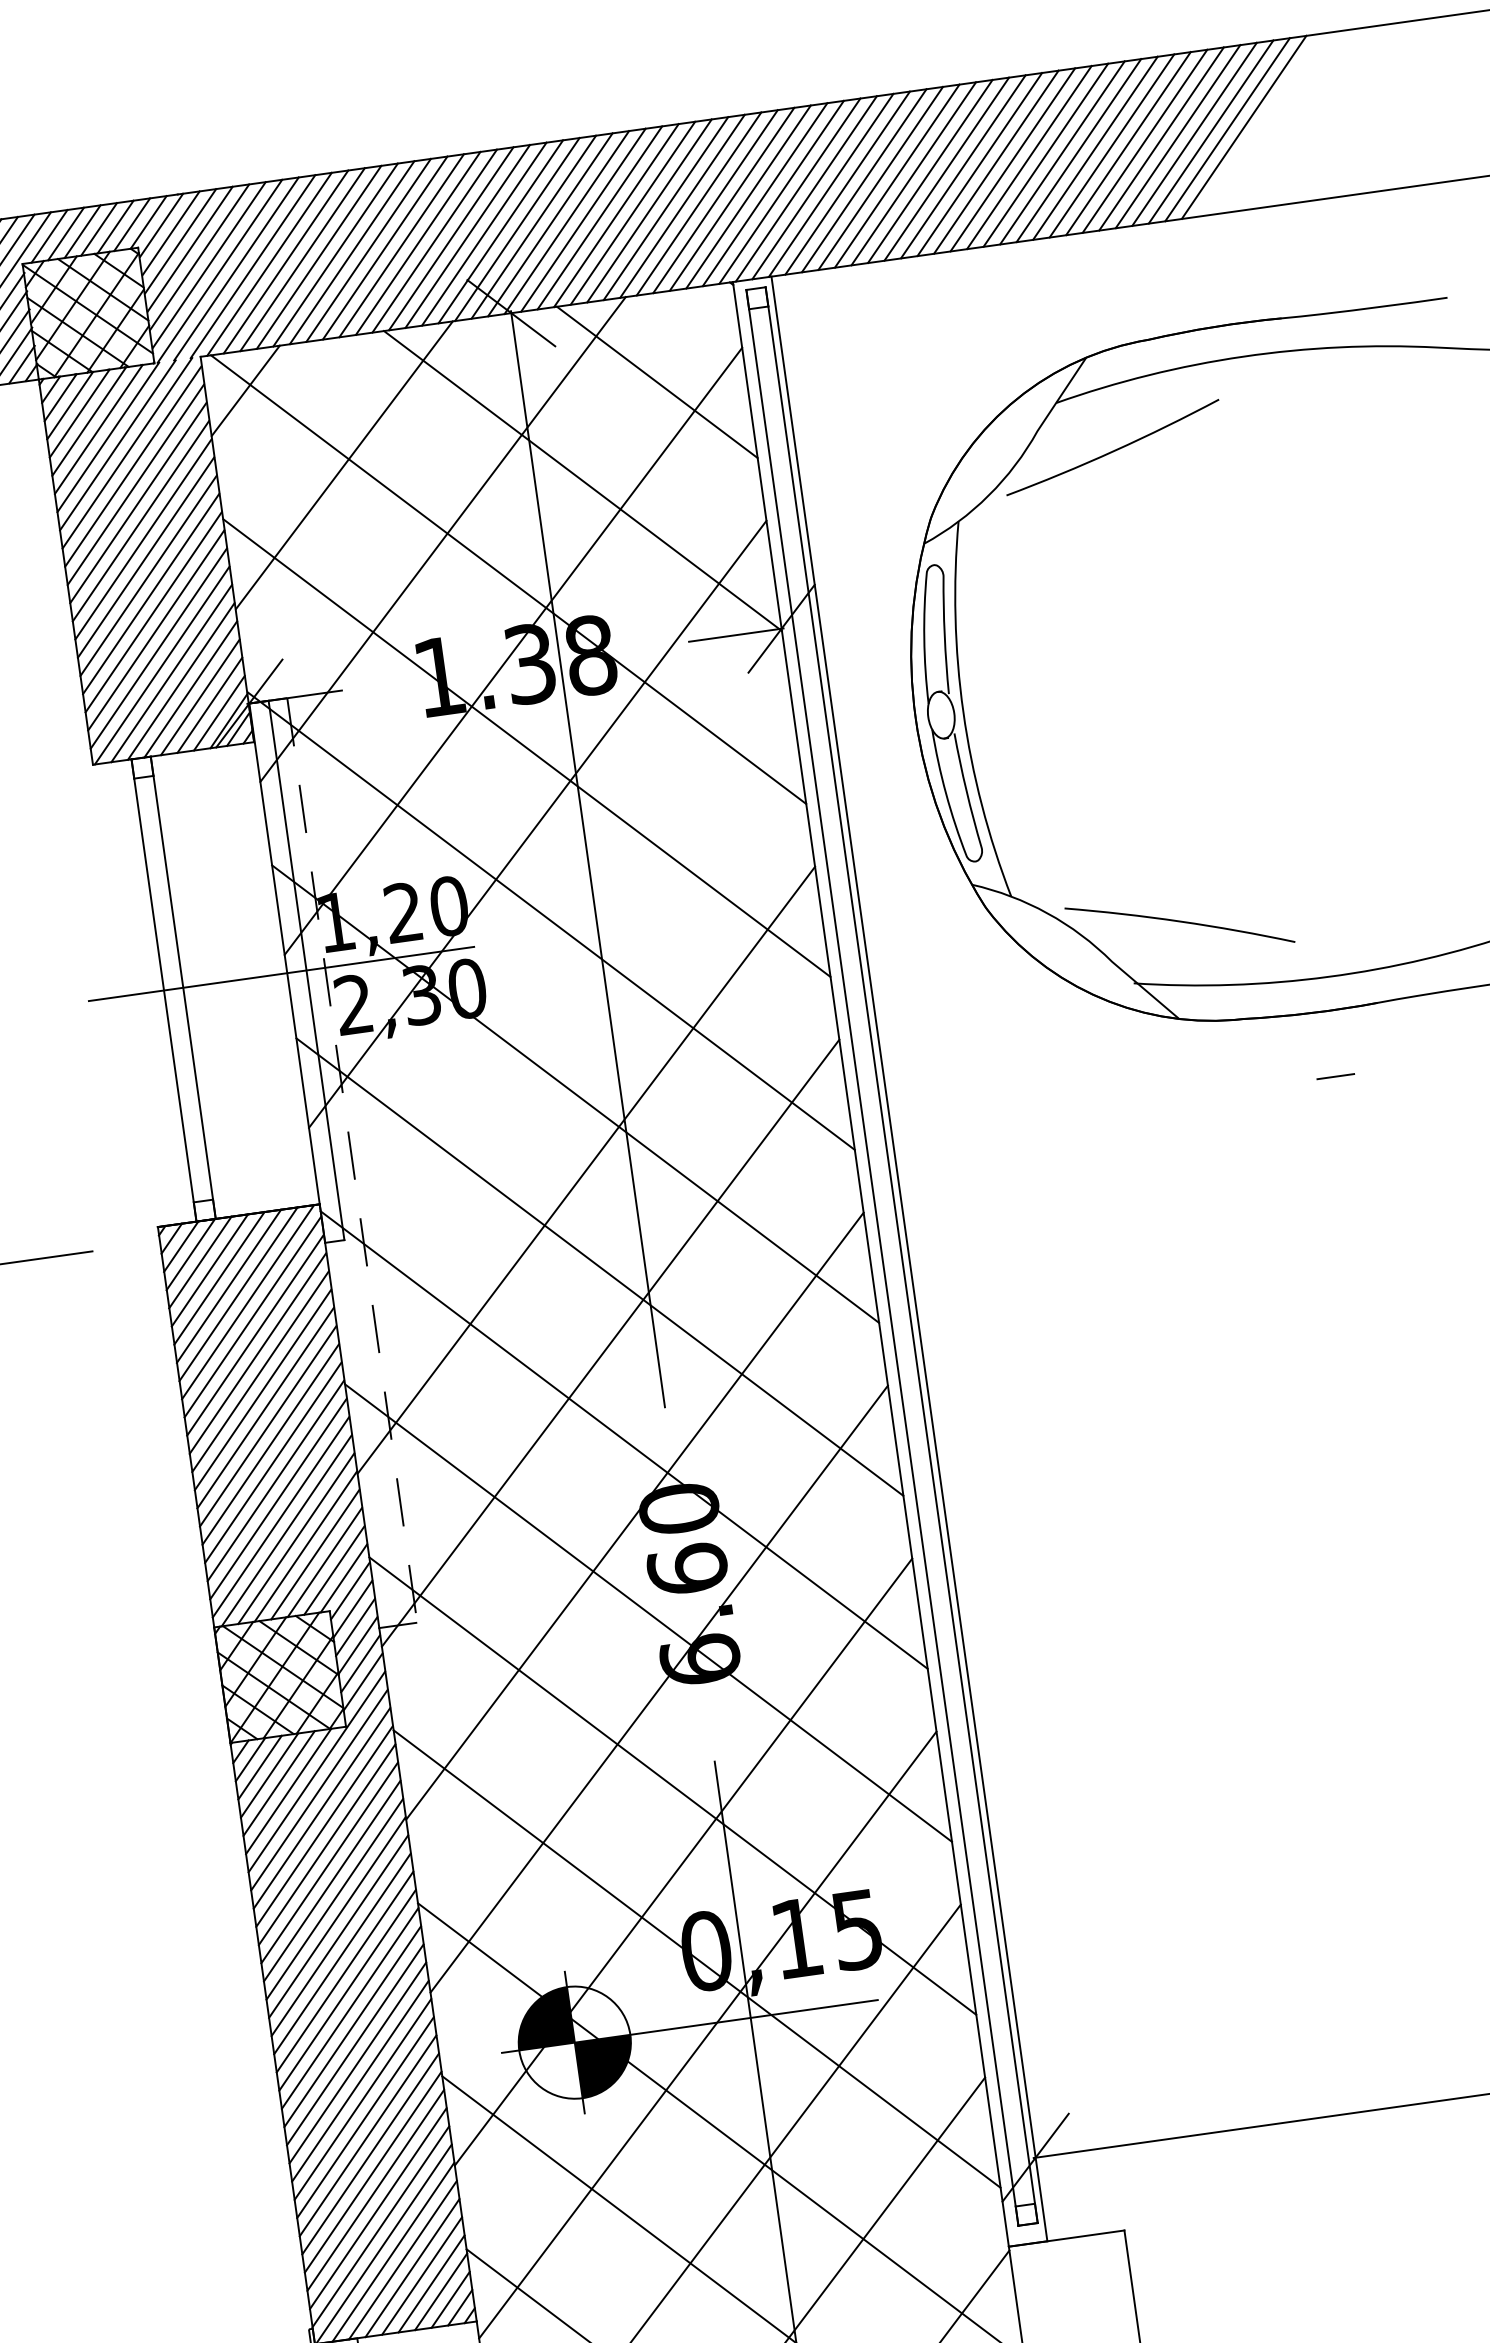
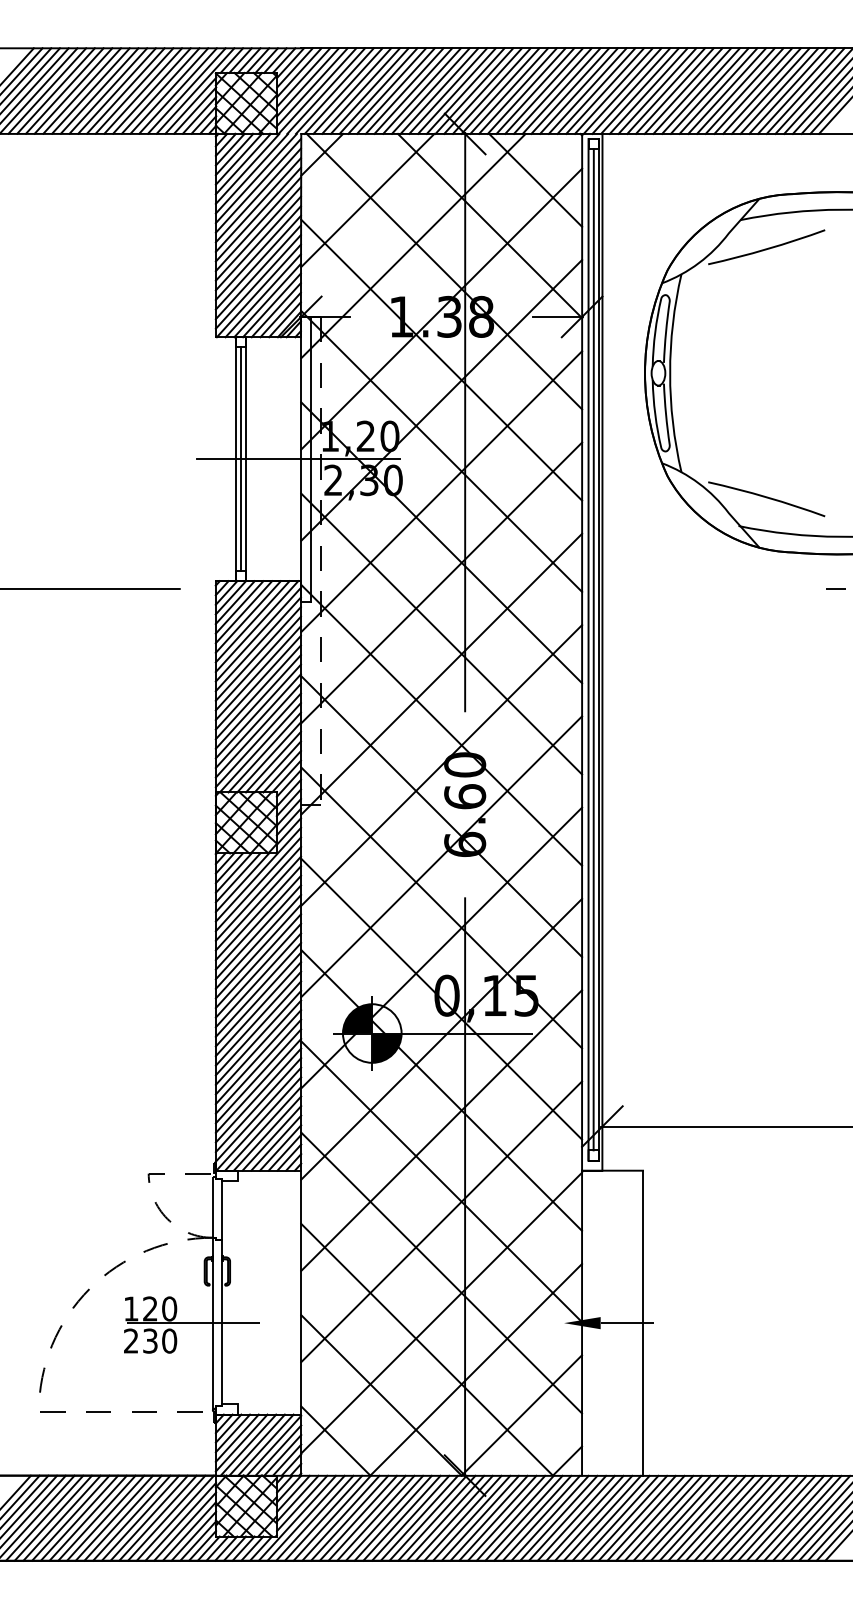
line: (174, 989) -> (241, 459), added
line: (561, 997) -> (441, 491), added
line: (891, 1255) -> (593, 649), added

